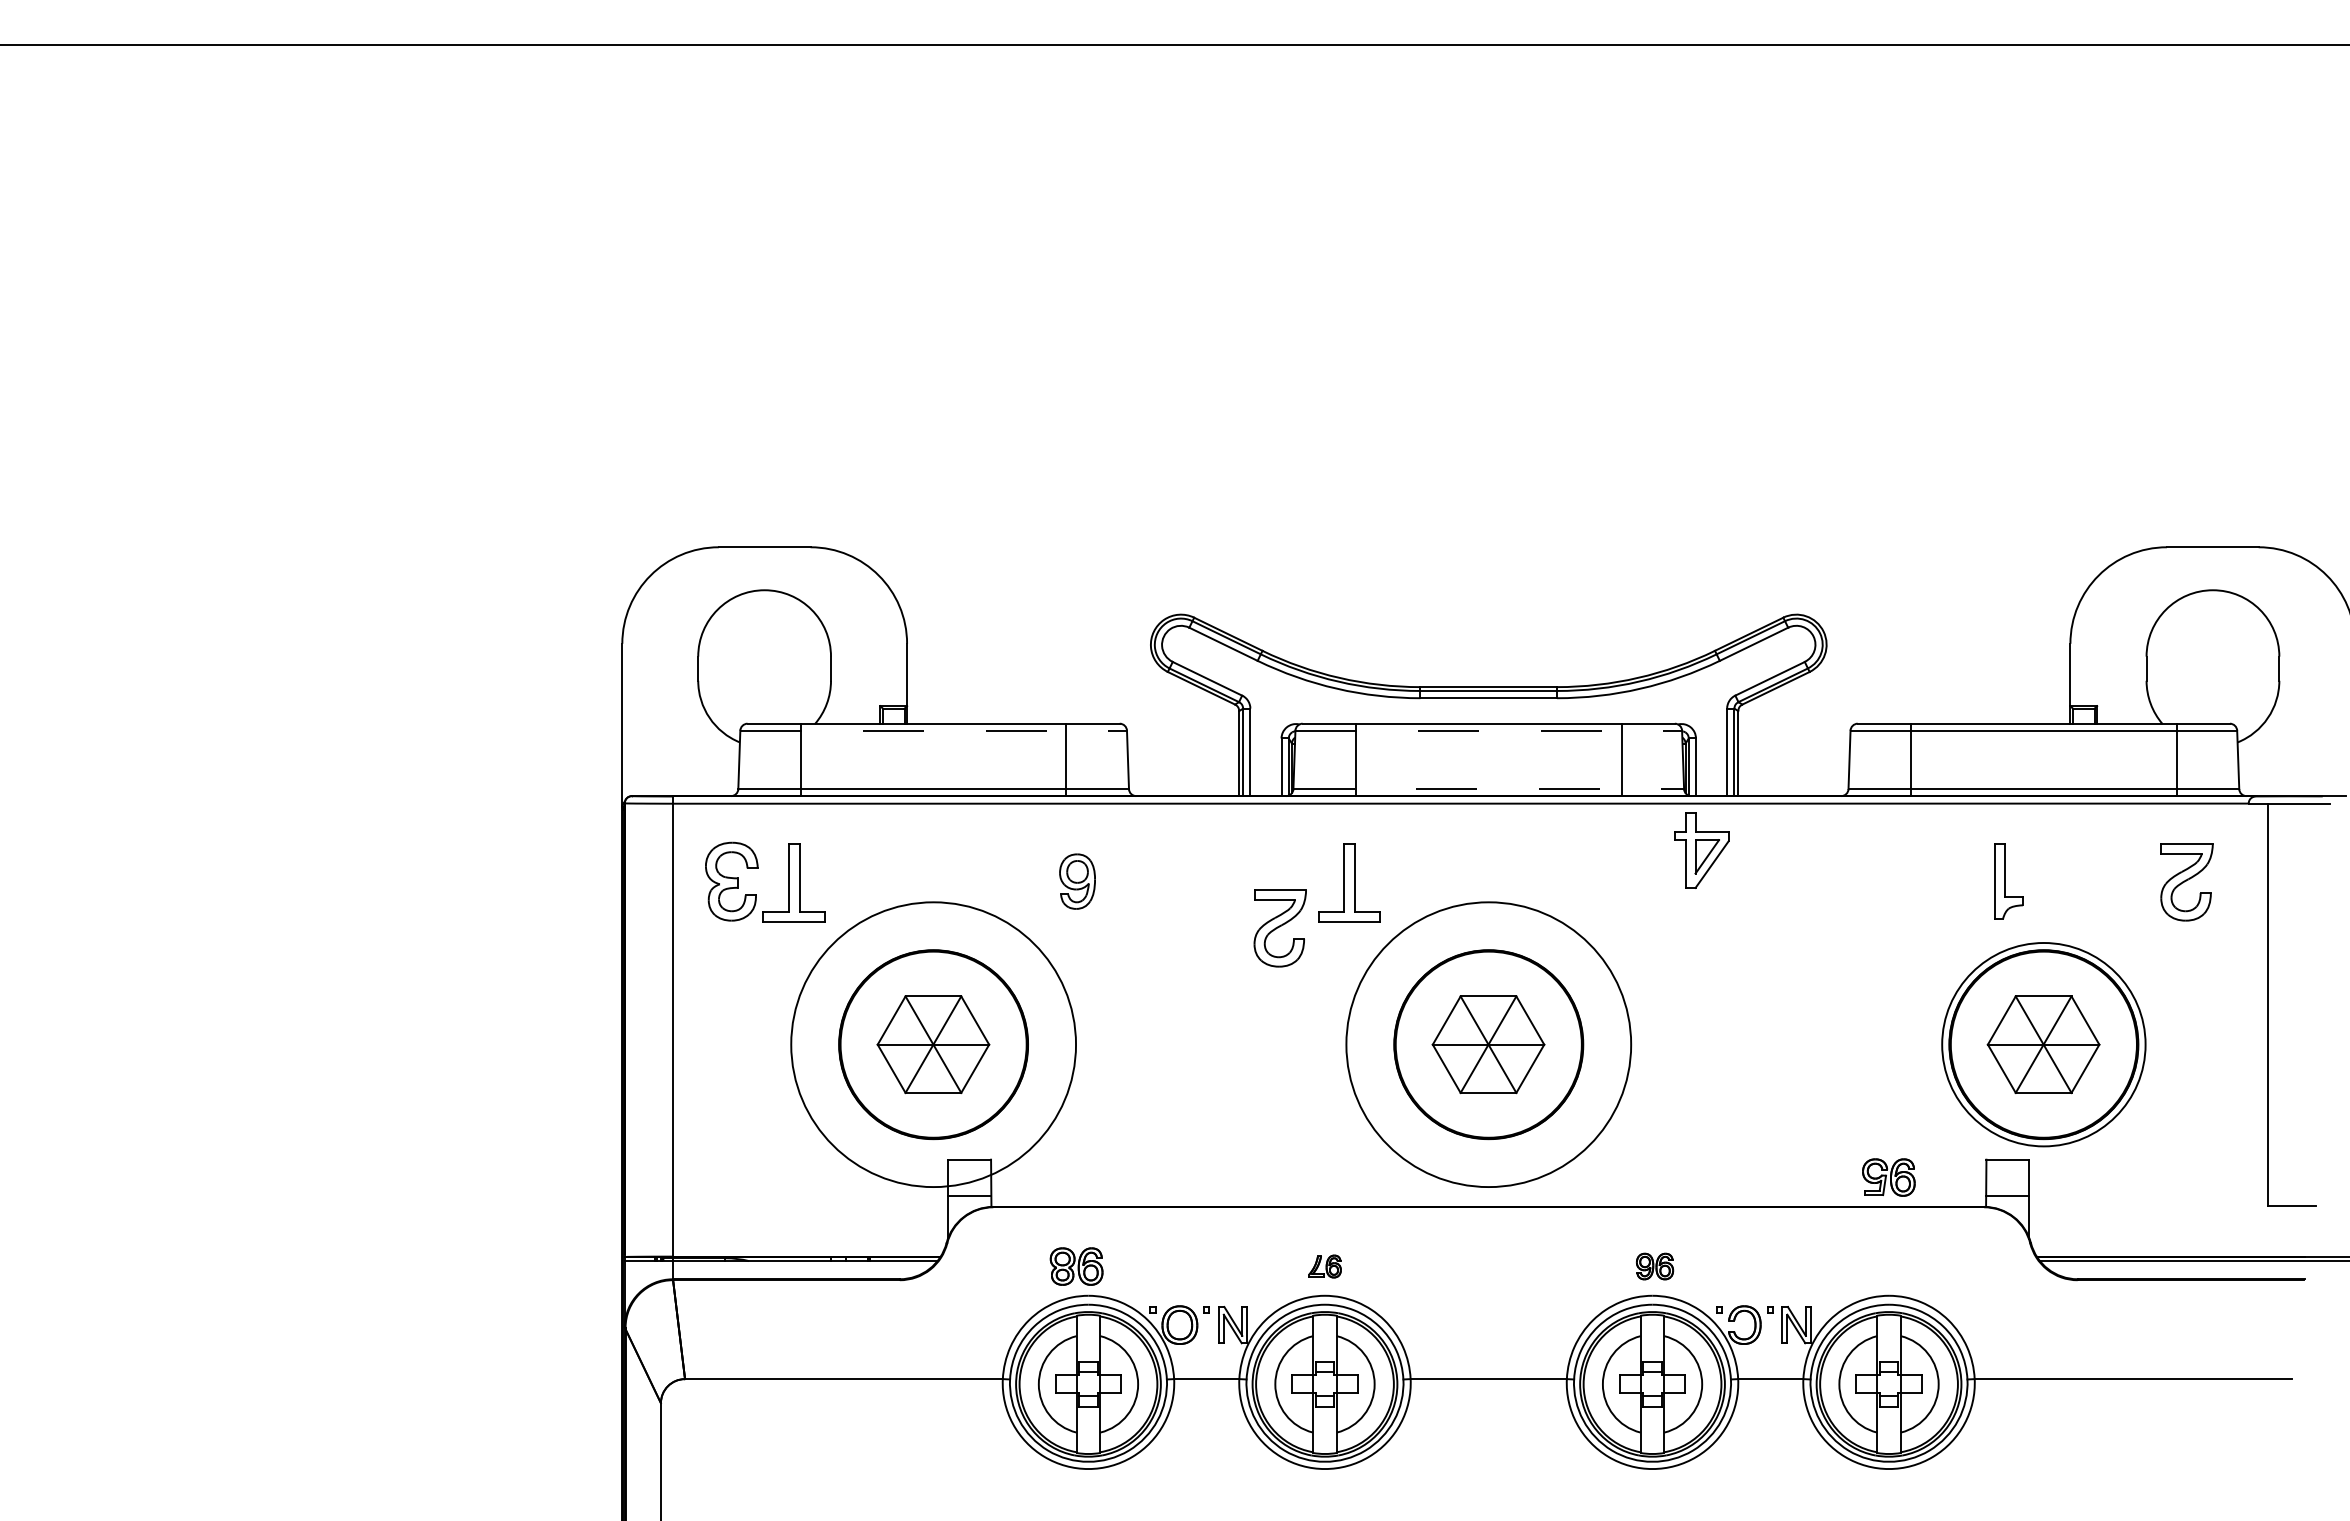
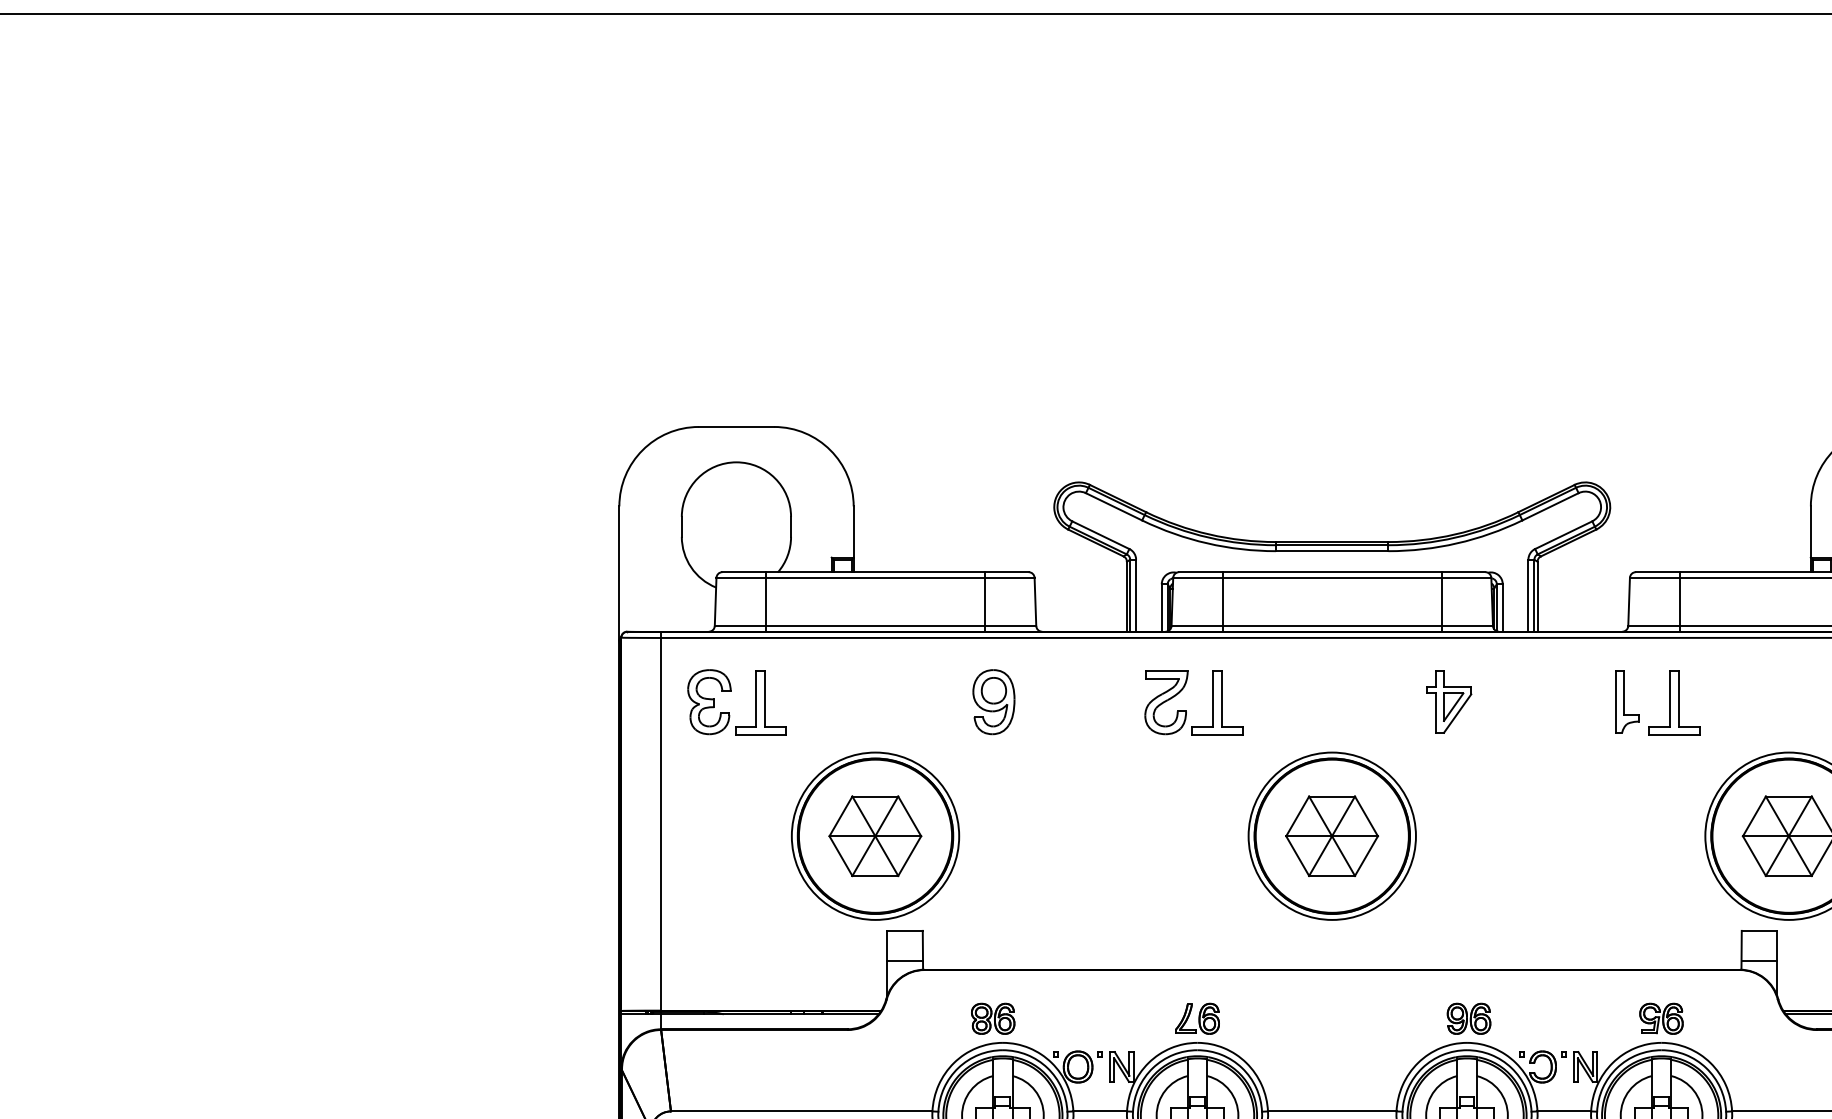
line: (934, 730) -> (876, 577), dashed -> solid
line: (1489, 730) -> (1332, 577), dashed -> solid
line: (1489, 789) -> (1332, 626), dashed -> solid
part: (1701, 850) -> (1448, 701), moved
part: (1077, 881) -> (993, 701), size x1.43
part: (2008, 881) -> (1626, 701), moved
part: (1904, 882) -> (1674, 702), added
part: (1279, 928) -> (1165, 702), moved
circle: (933, 1044) -> (875, 836), size x0.71
circle: (1488, 1044) -> (1332, 836), size x0.71
part: (1888, 1177) -> (1661, 1018), moved
part: (1325, 1266) -> (1197, 1018), size x1.67
part: (1654, 1266) -> (1468, 1018), size x1.43

